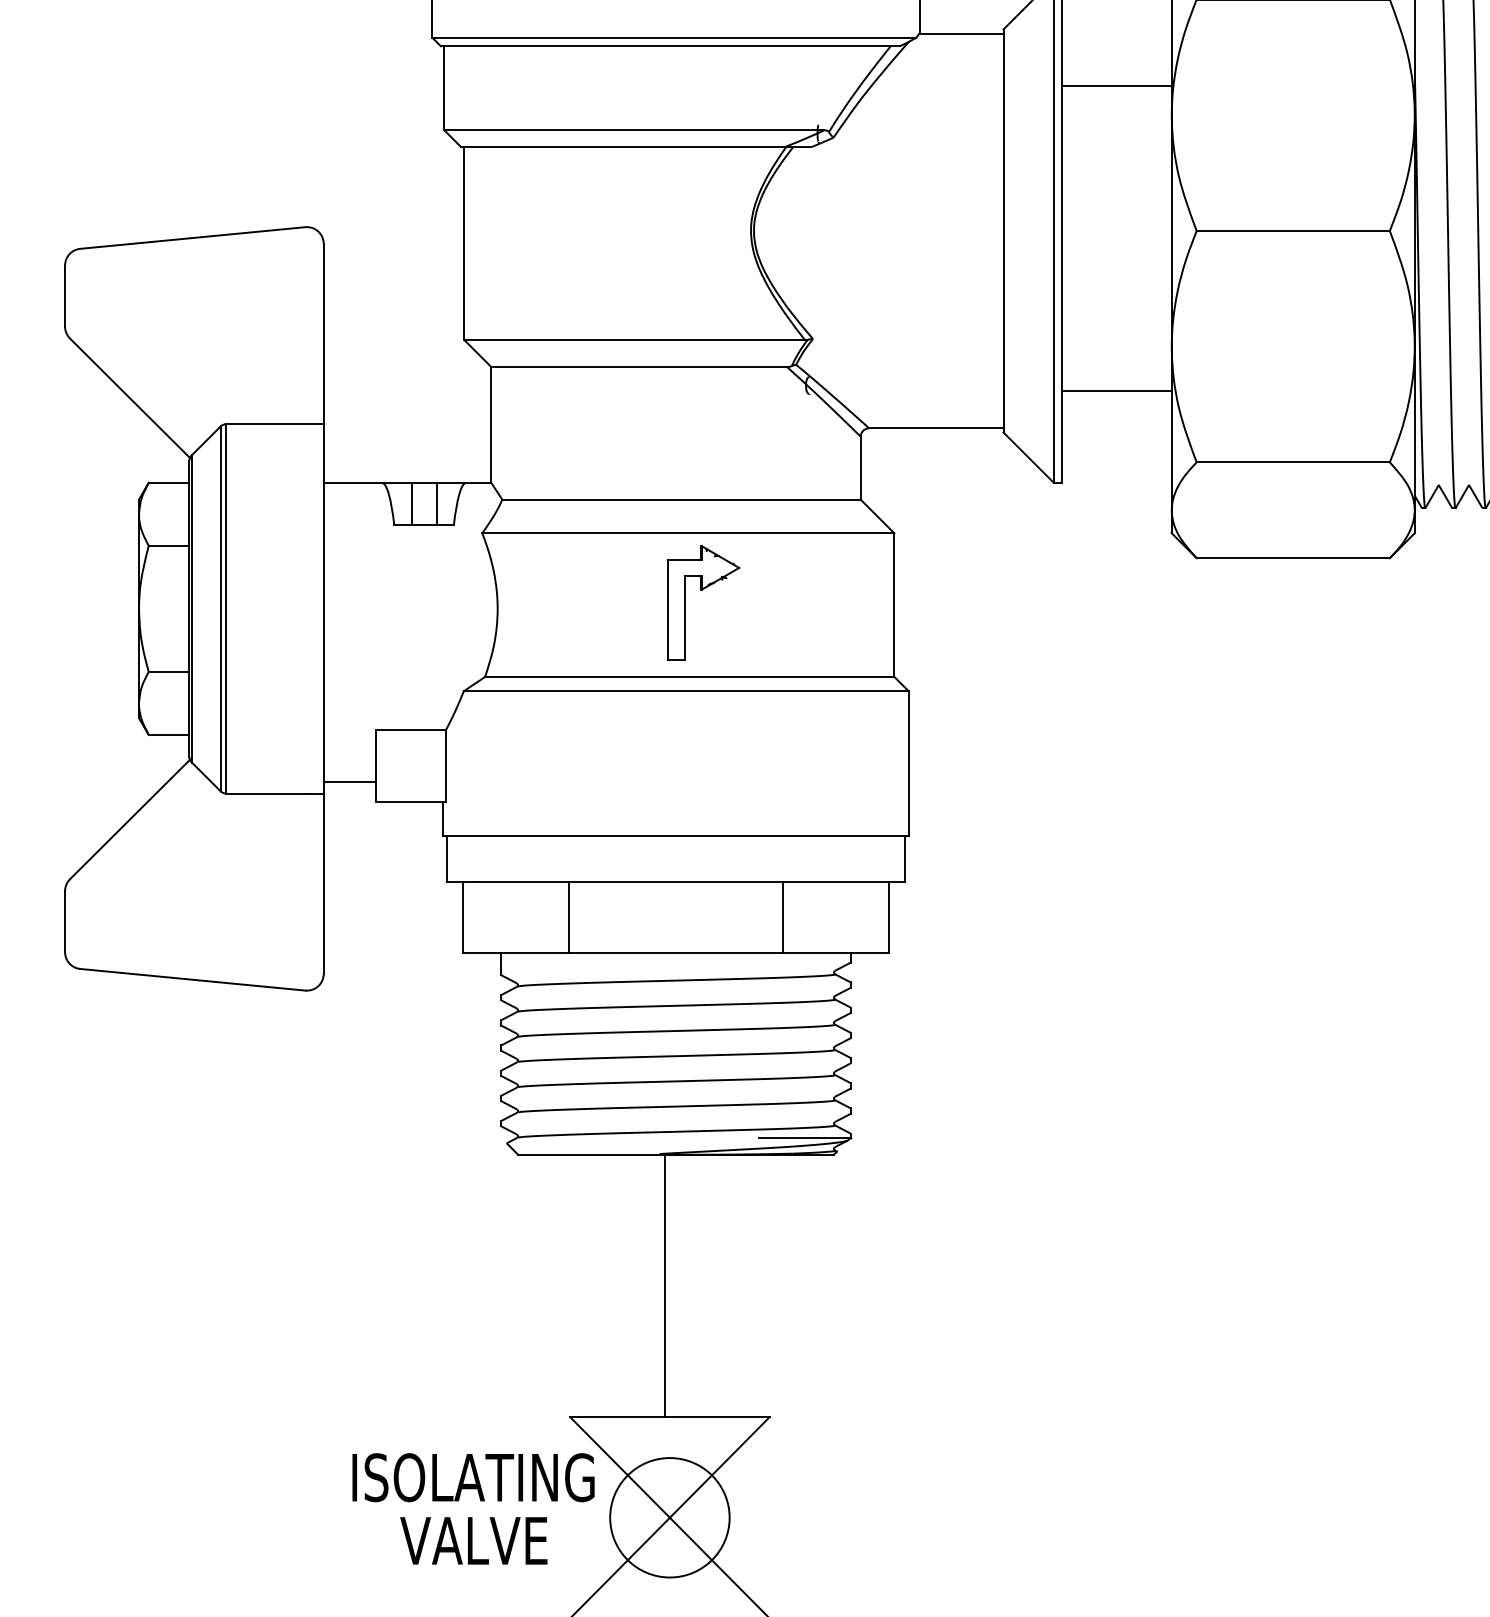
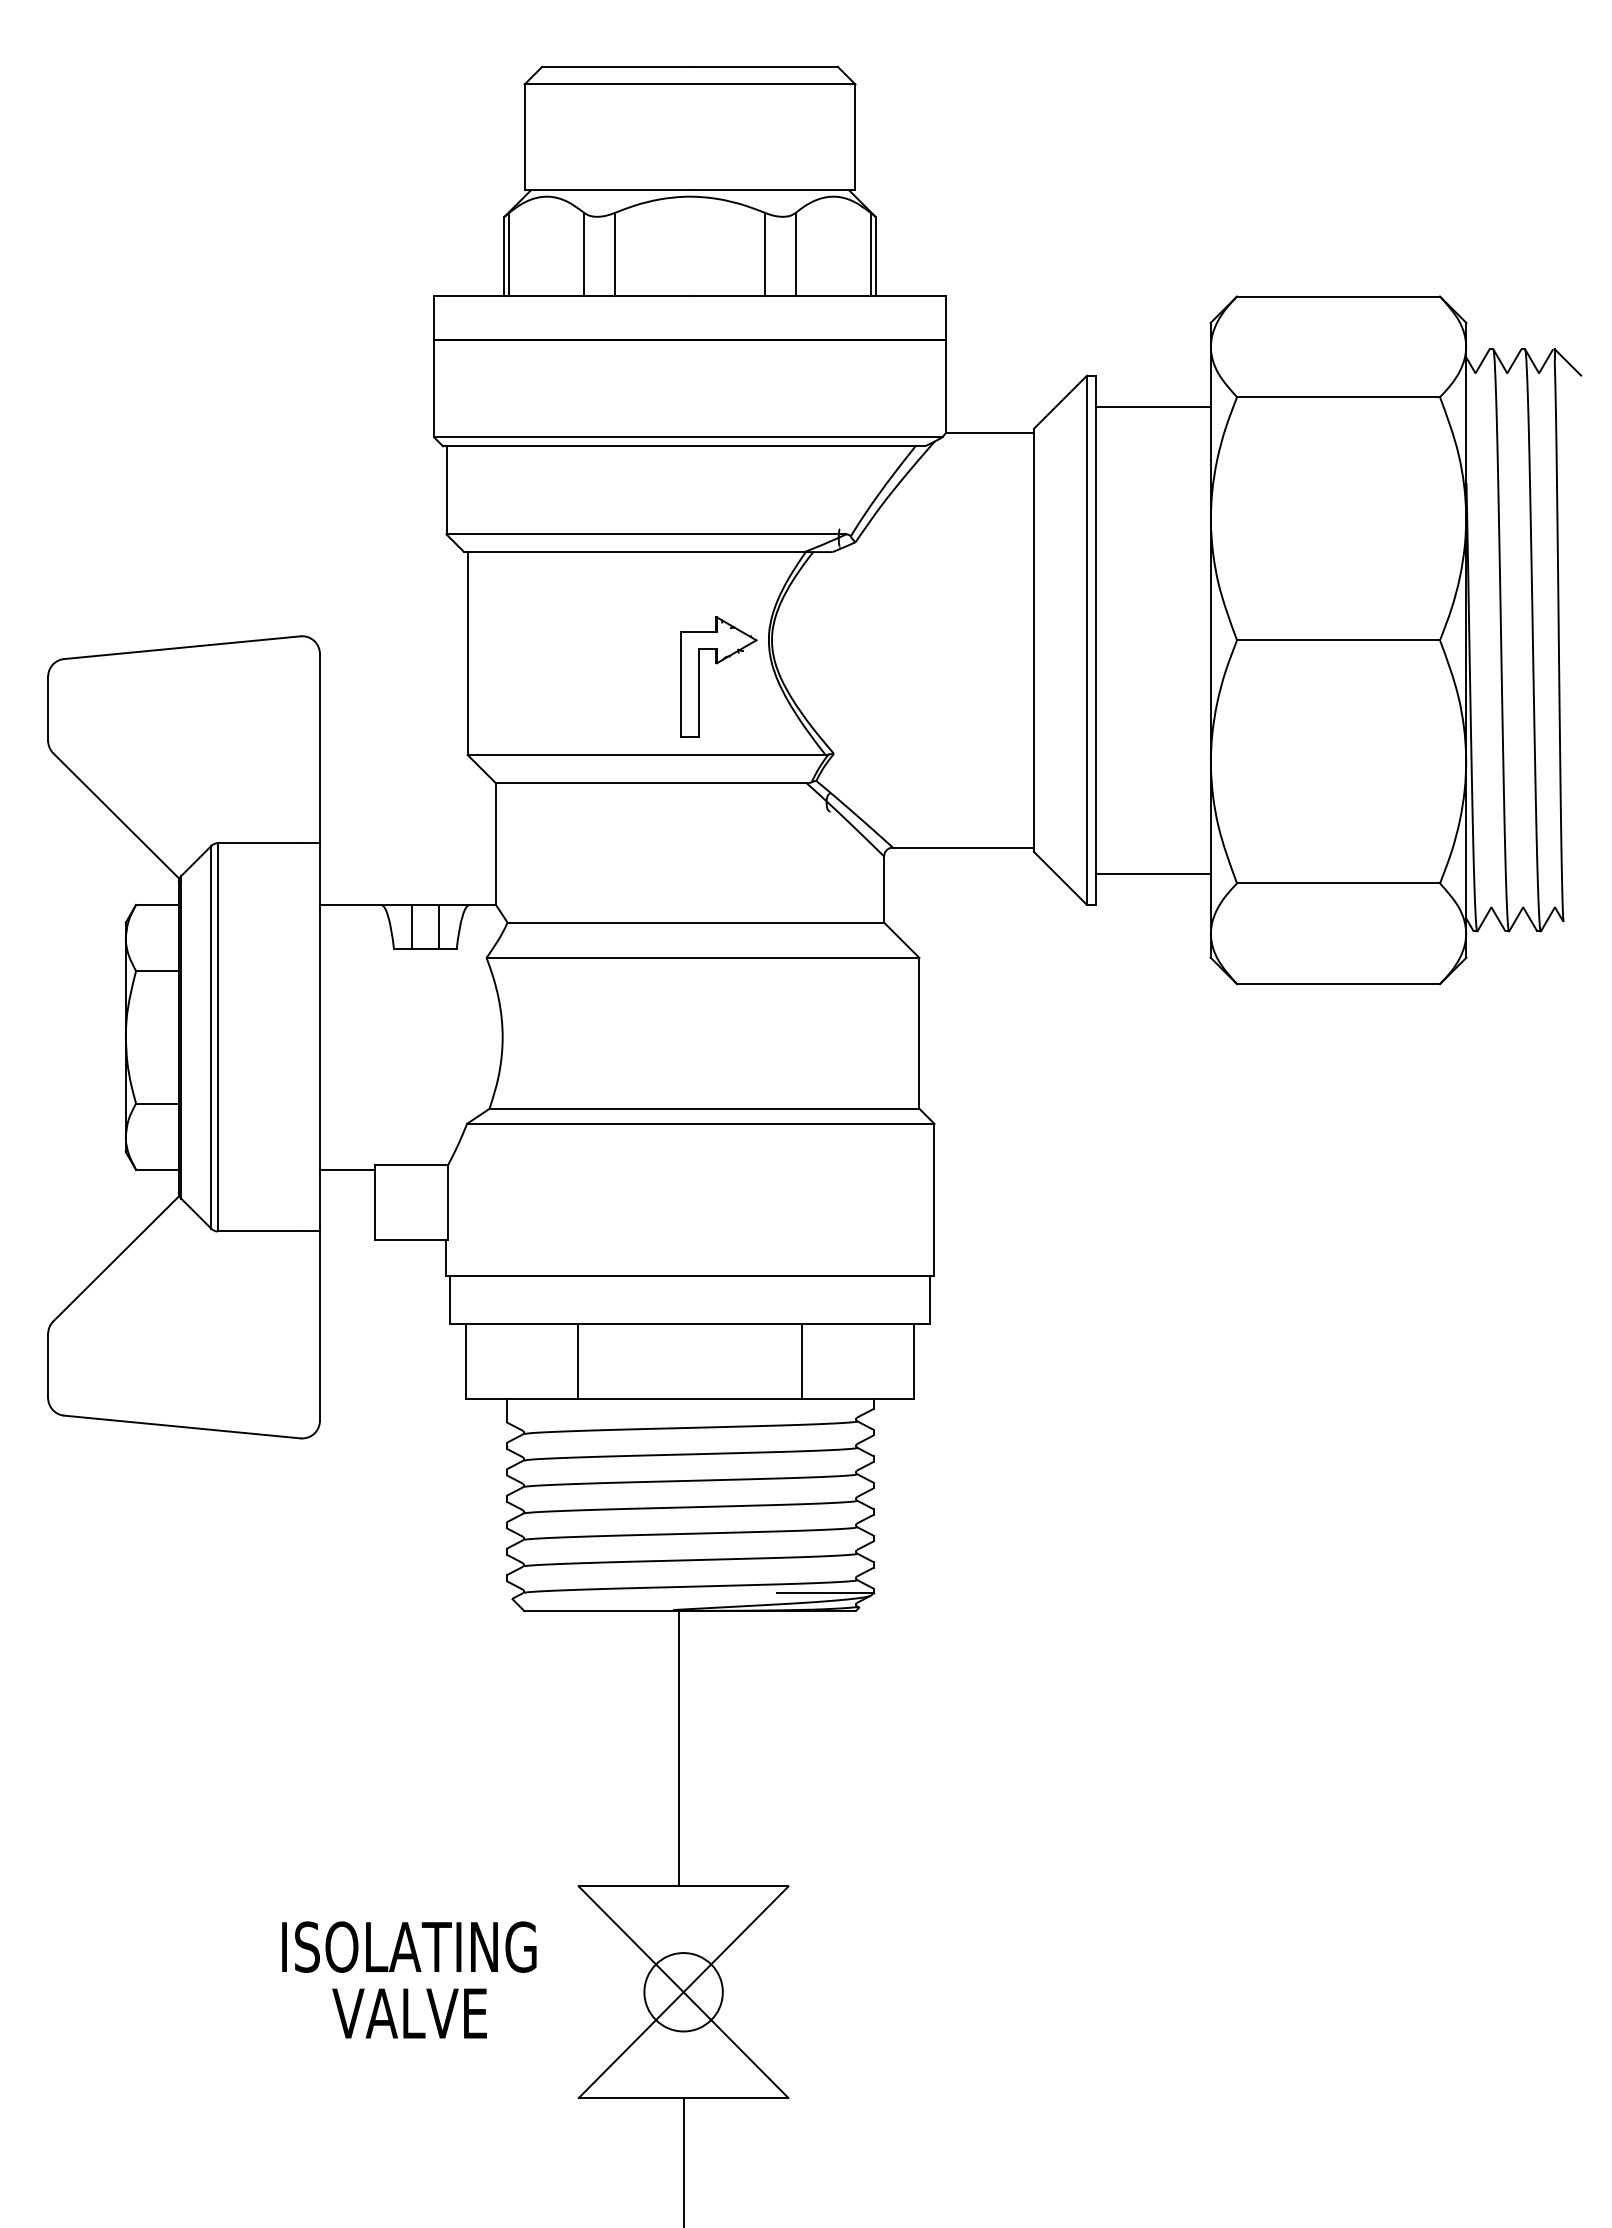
line: (1116, 86) -> (1152, 406), moved
line: (1116, 391) -> (1152, 874), moved
part: (701, 590) -> (716, 664), moved
line: (349, 782) -> (347, 1169), moved
text: (473, 1508) -> (409, 1979), moved
circle: (669, 1518) -> (683, 1992), size x0.62

